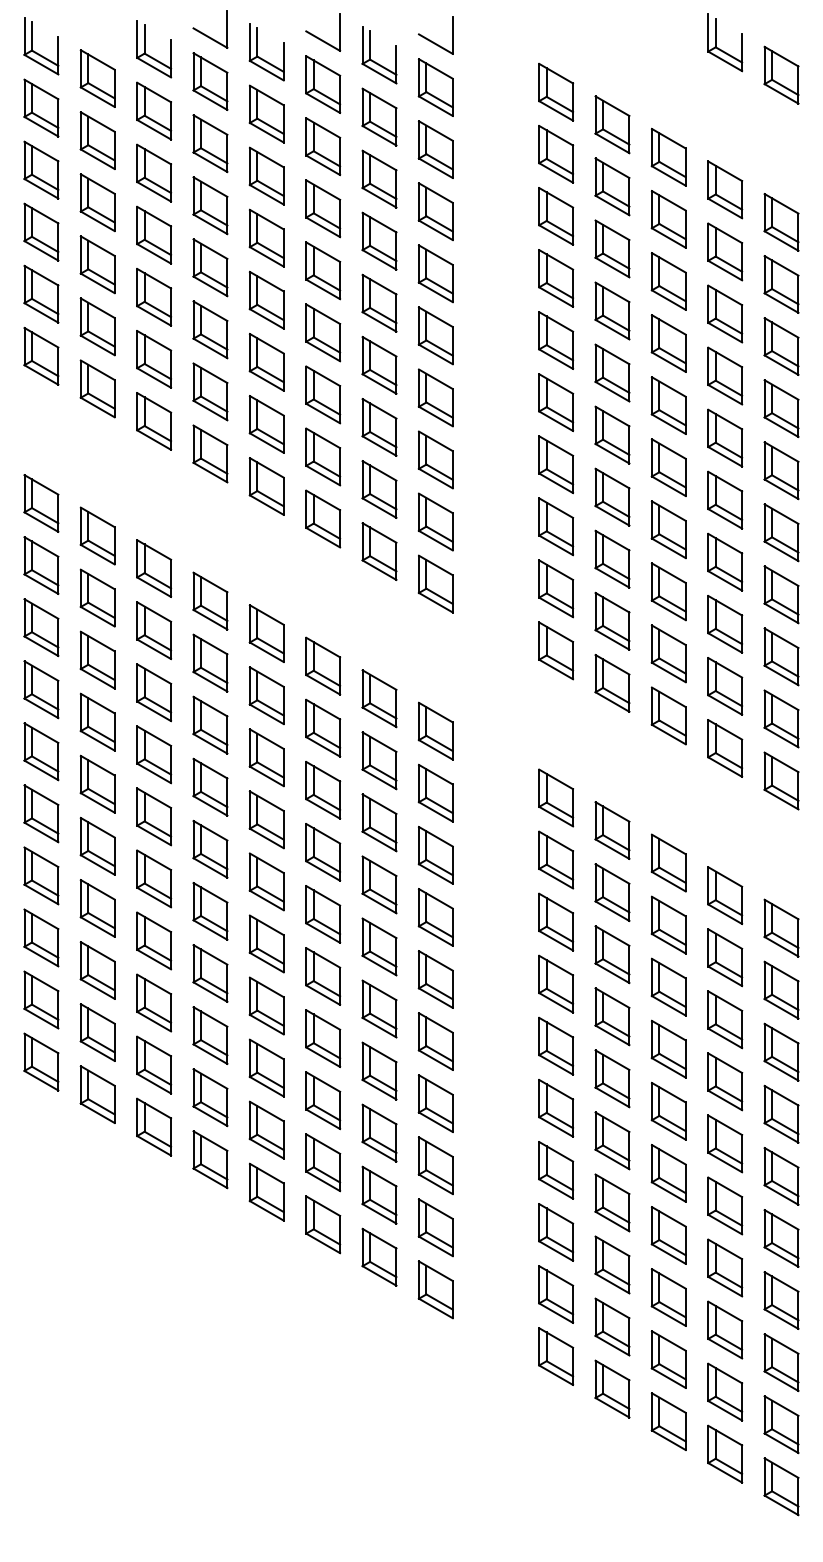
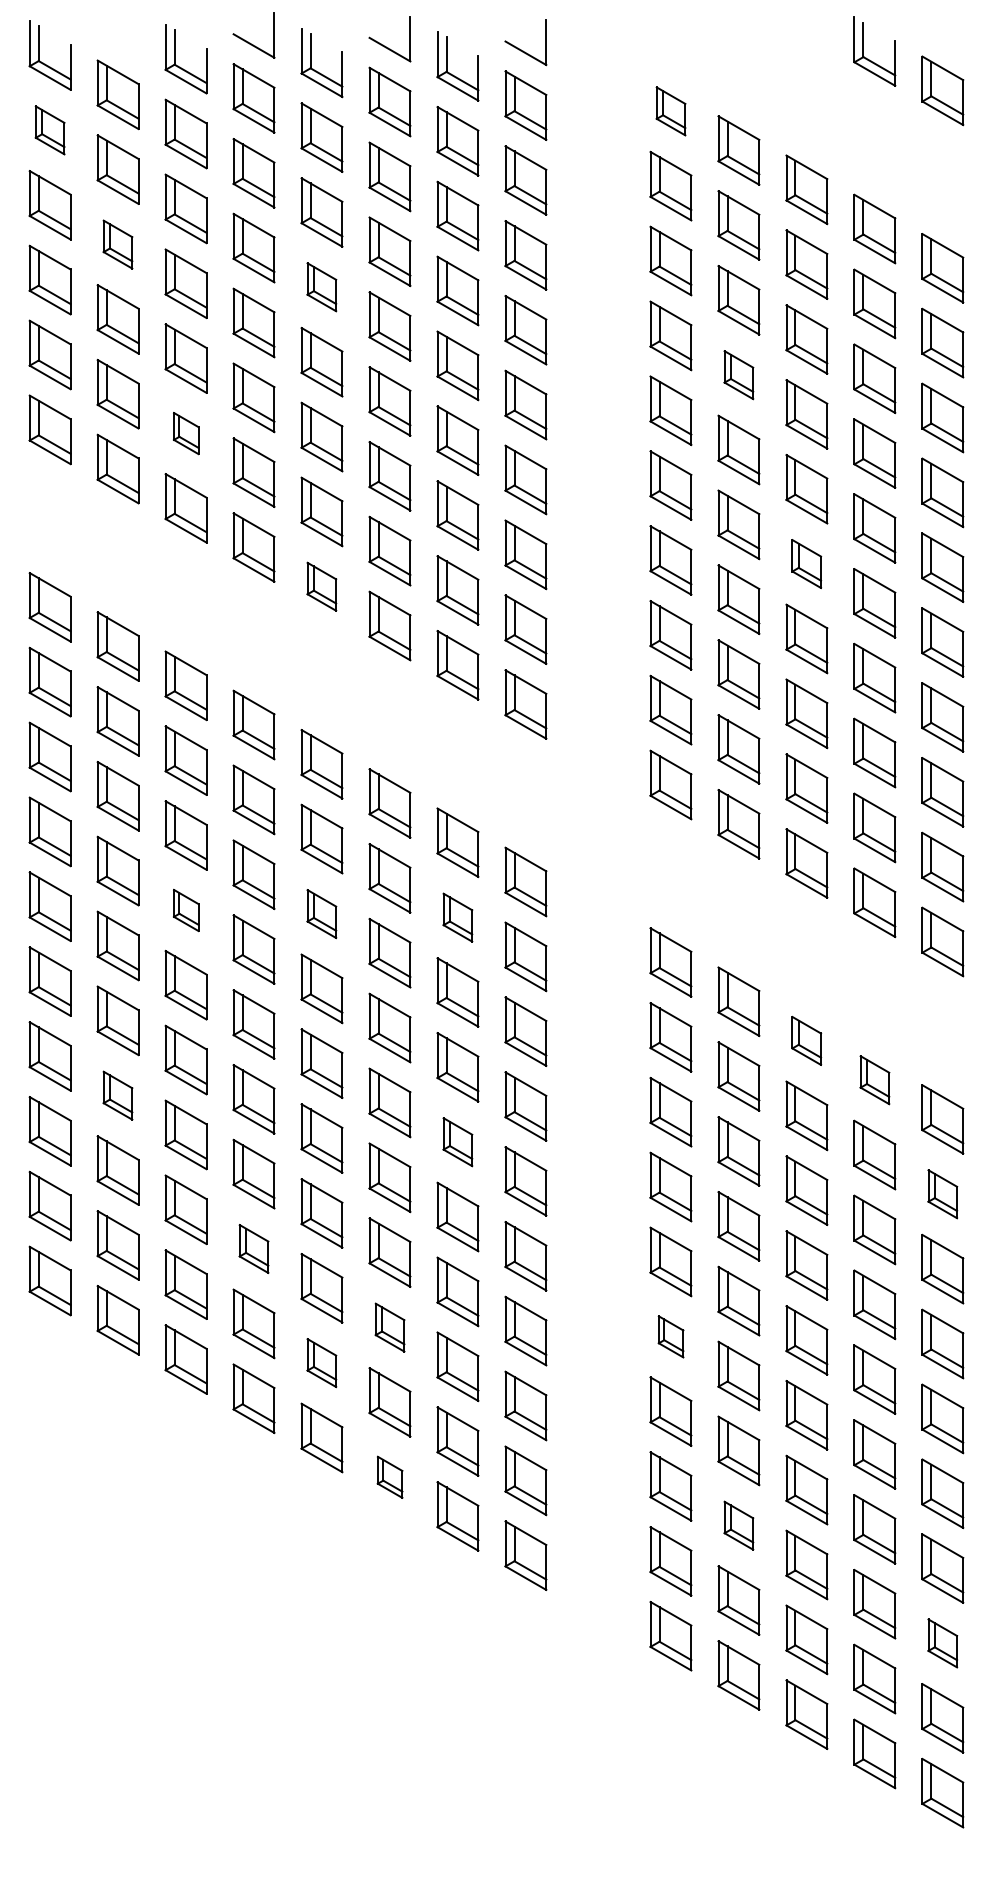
part: (556, 92) -> (671, 111), size x0.7
part: (41, 107) -> (50, 129), size x0.7
part: (97, 202) -> (117, 244), size x0.7
part: (266, 237) -> (321, 286), size x0.7
part: (612, 310) -> (738, 374), size x0.7
part: (154, 359) -> (186, 433), size x0.6
part: (668, 467) -> (806, 563), size x0.7
part: (266, 486) -> (321, 586), size x0.7
part: (154, 754) -> (186, 910), size x0.6
part: (266, 757) -> (321, 913), size x0.7
part: (379, 760) -> (457, 917), size x0.7
part: (668, 862) -> (806, 1040), size x0.7
part: (725, 895) -> (875, 1080), size x0.7
part: (97, 908) -> (117, 1095), size x0.7
part: (379, 946) -> (457, 1141), size x0.7
part: (781, 989) -> (942, 1193), size x0.7
part: (210, 1035) -> (254, 1248), size x0.7
part: (323, 1100) -> (390, 1327), size x0.7
part: (556, 1108) -> (671, 1336), size x0.6
part: (266, 1129) -> (321, 1362), size x0.7
part: (323, 1224) -> (390, 1476), size x0.6
part: (612, 1264) -> (738, 1525), size x0.7
part: (781, 1362) -> (942, 1643), size x0.7

